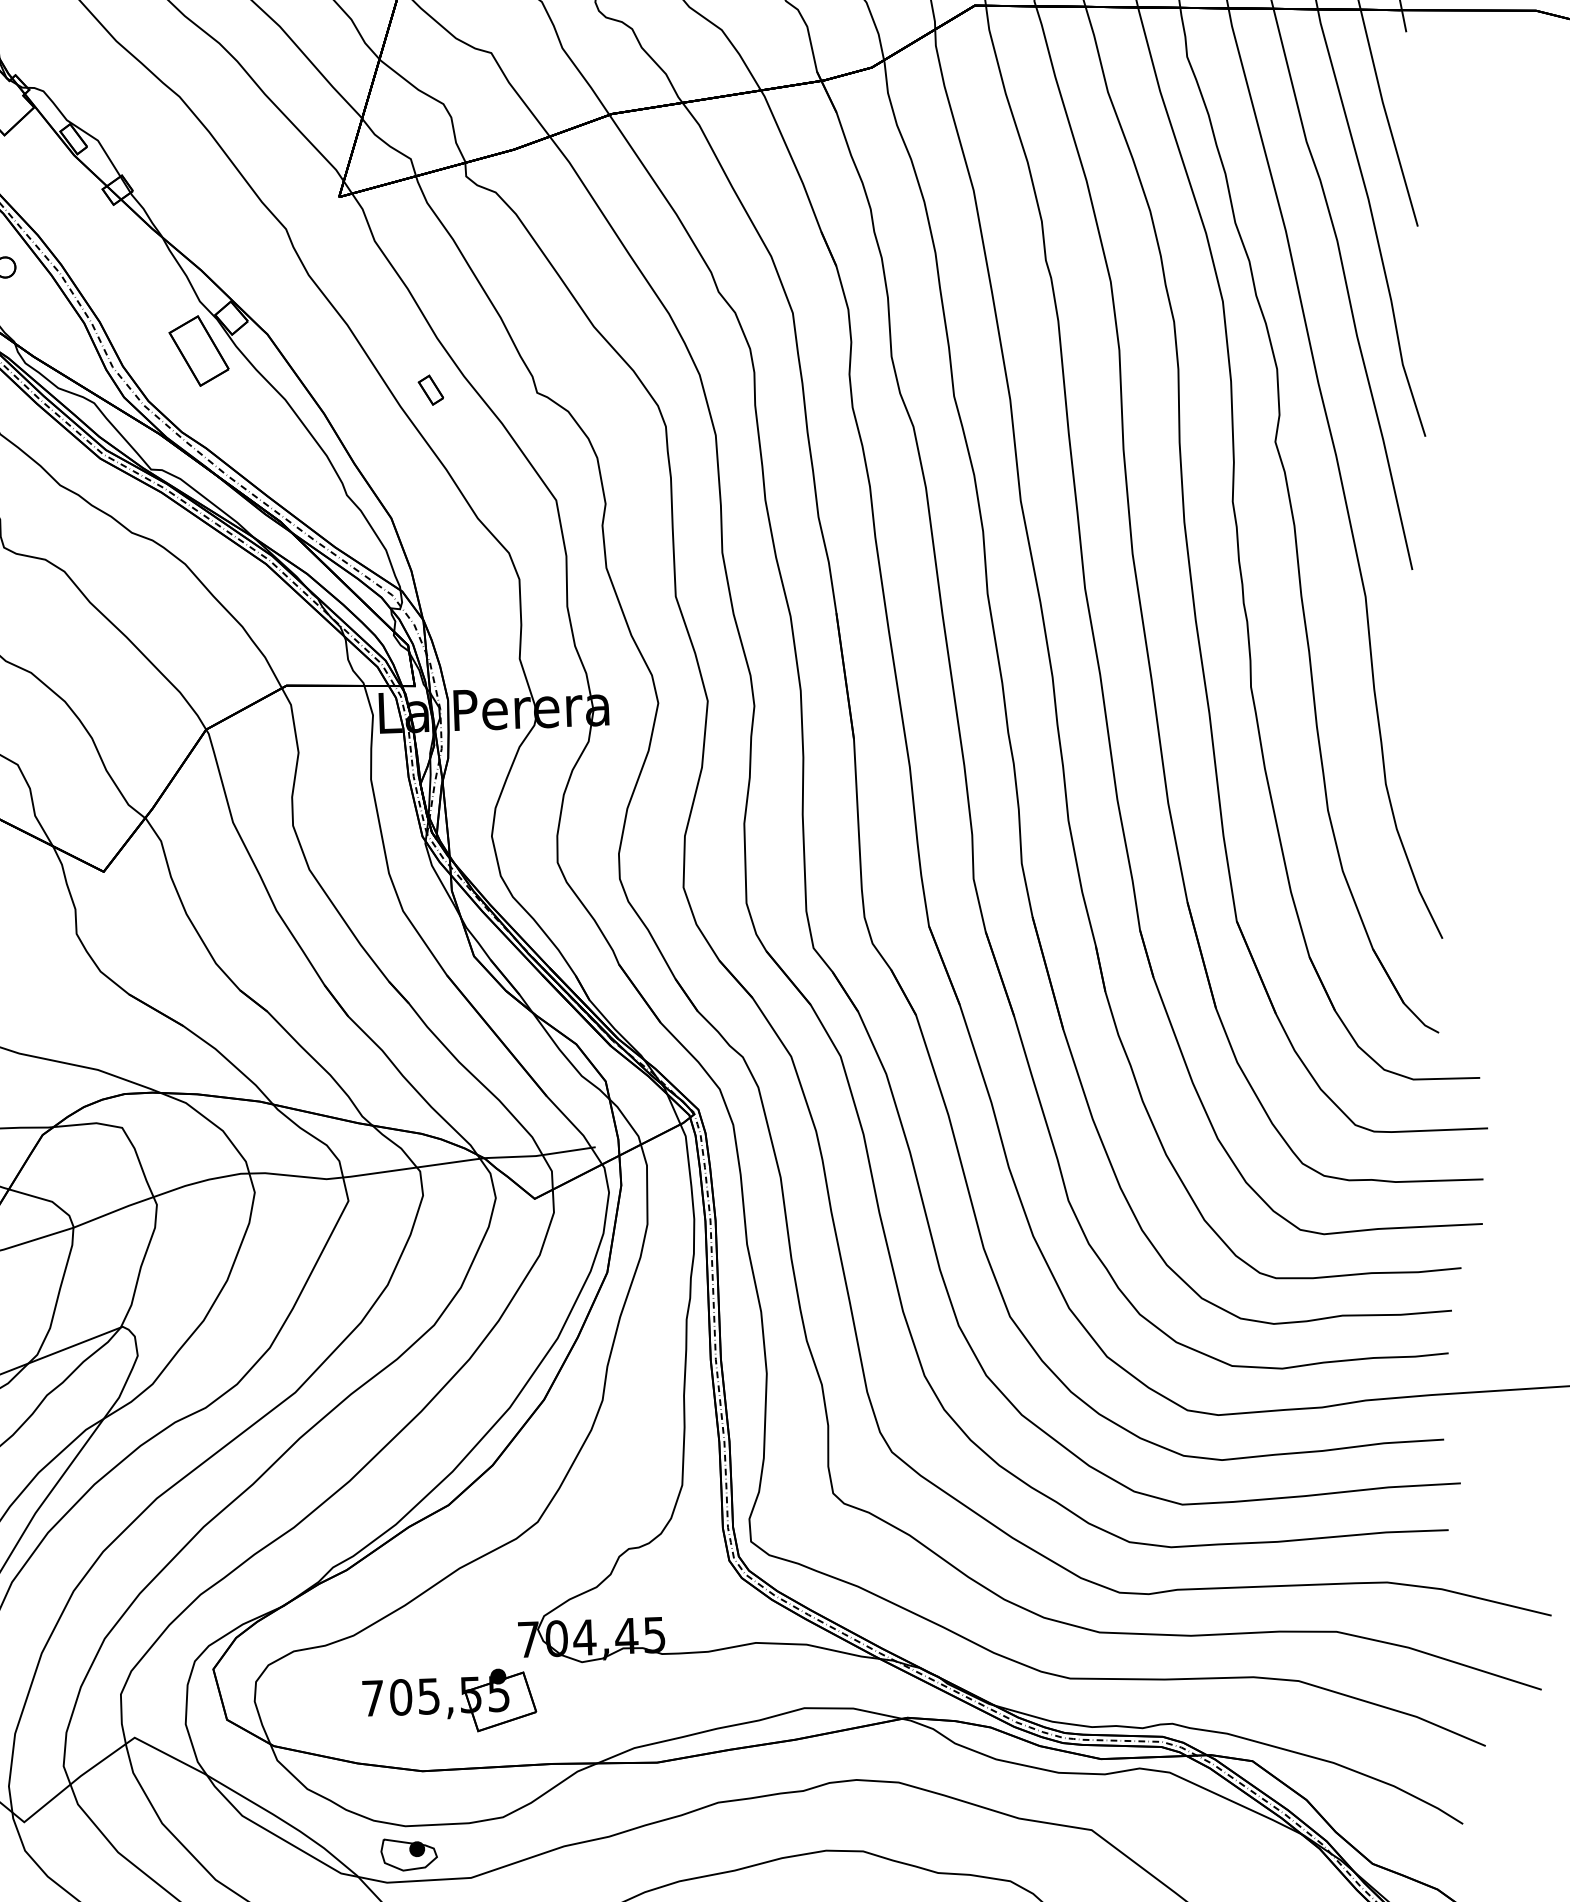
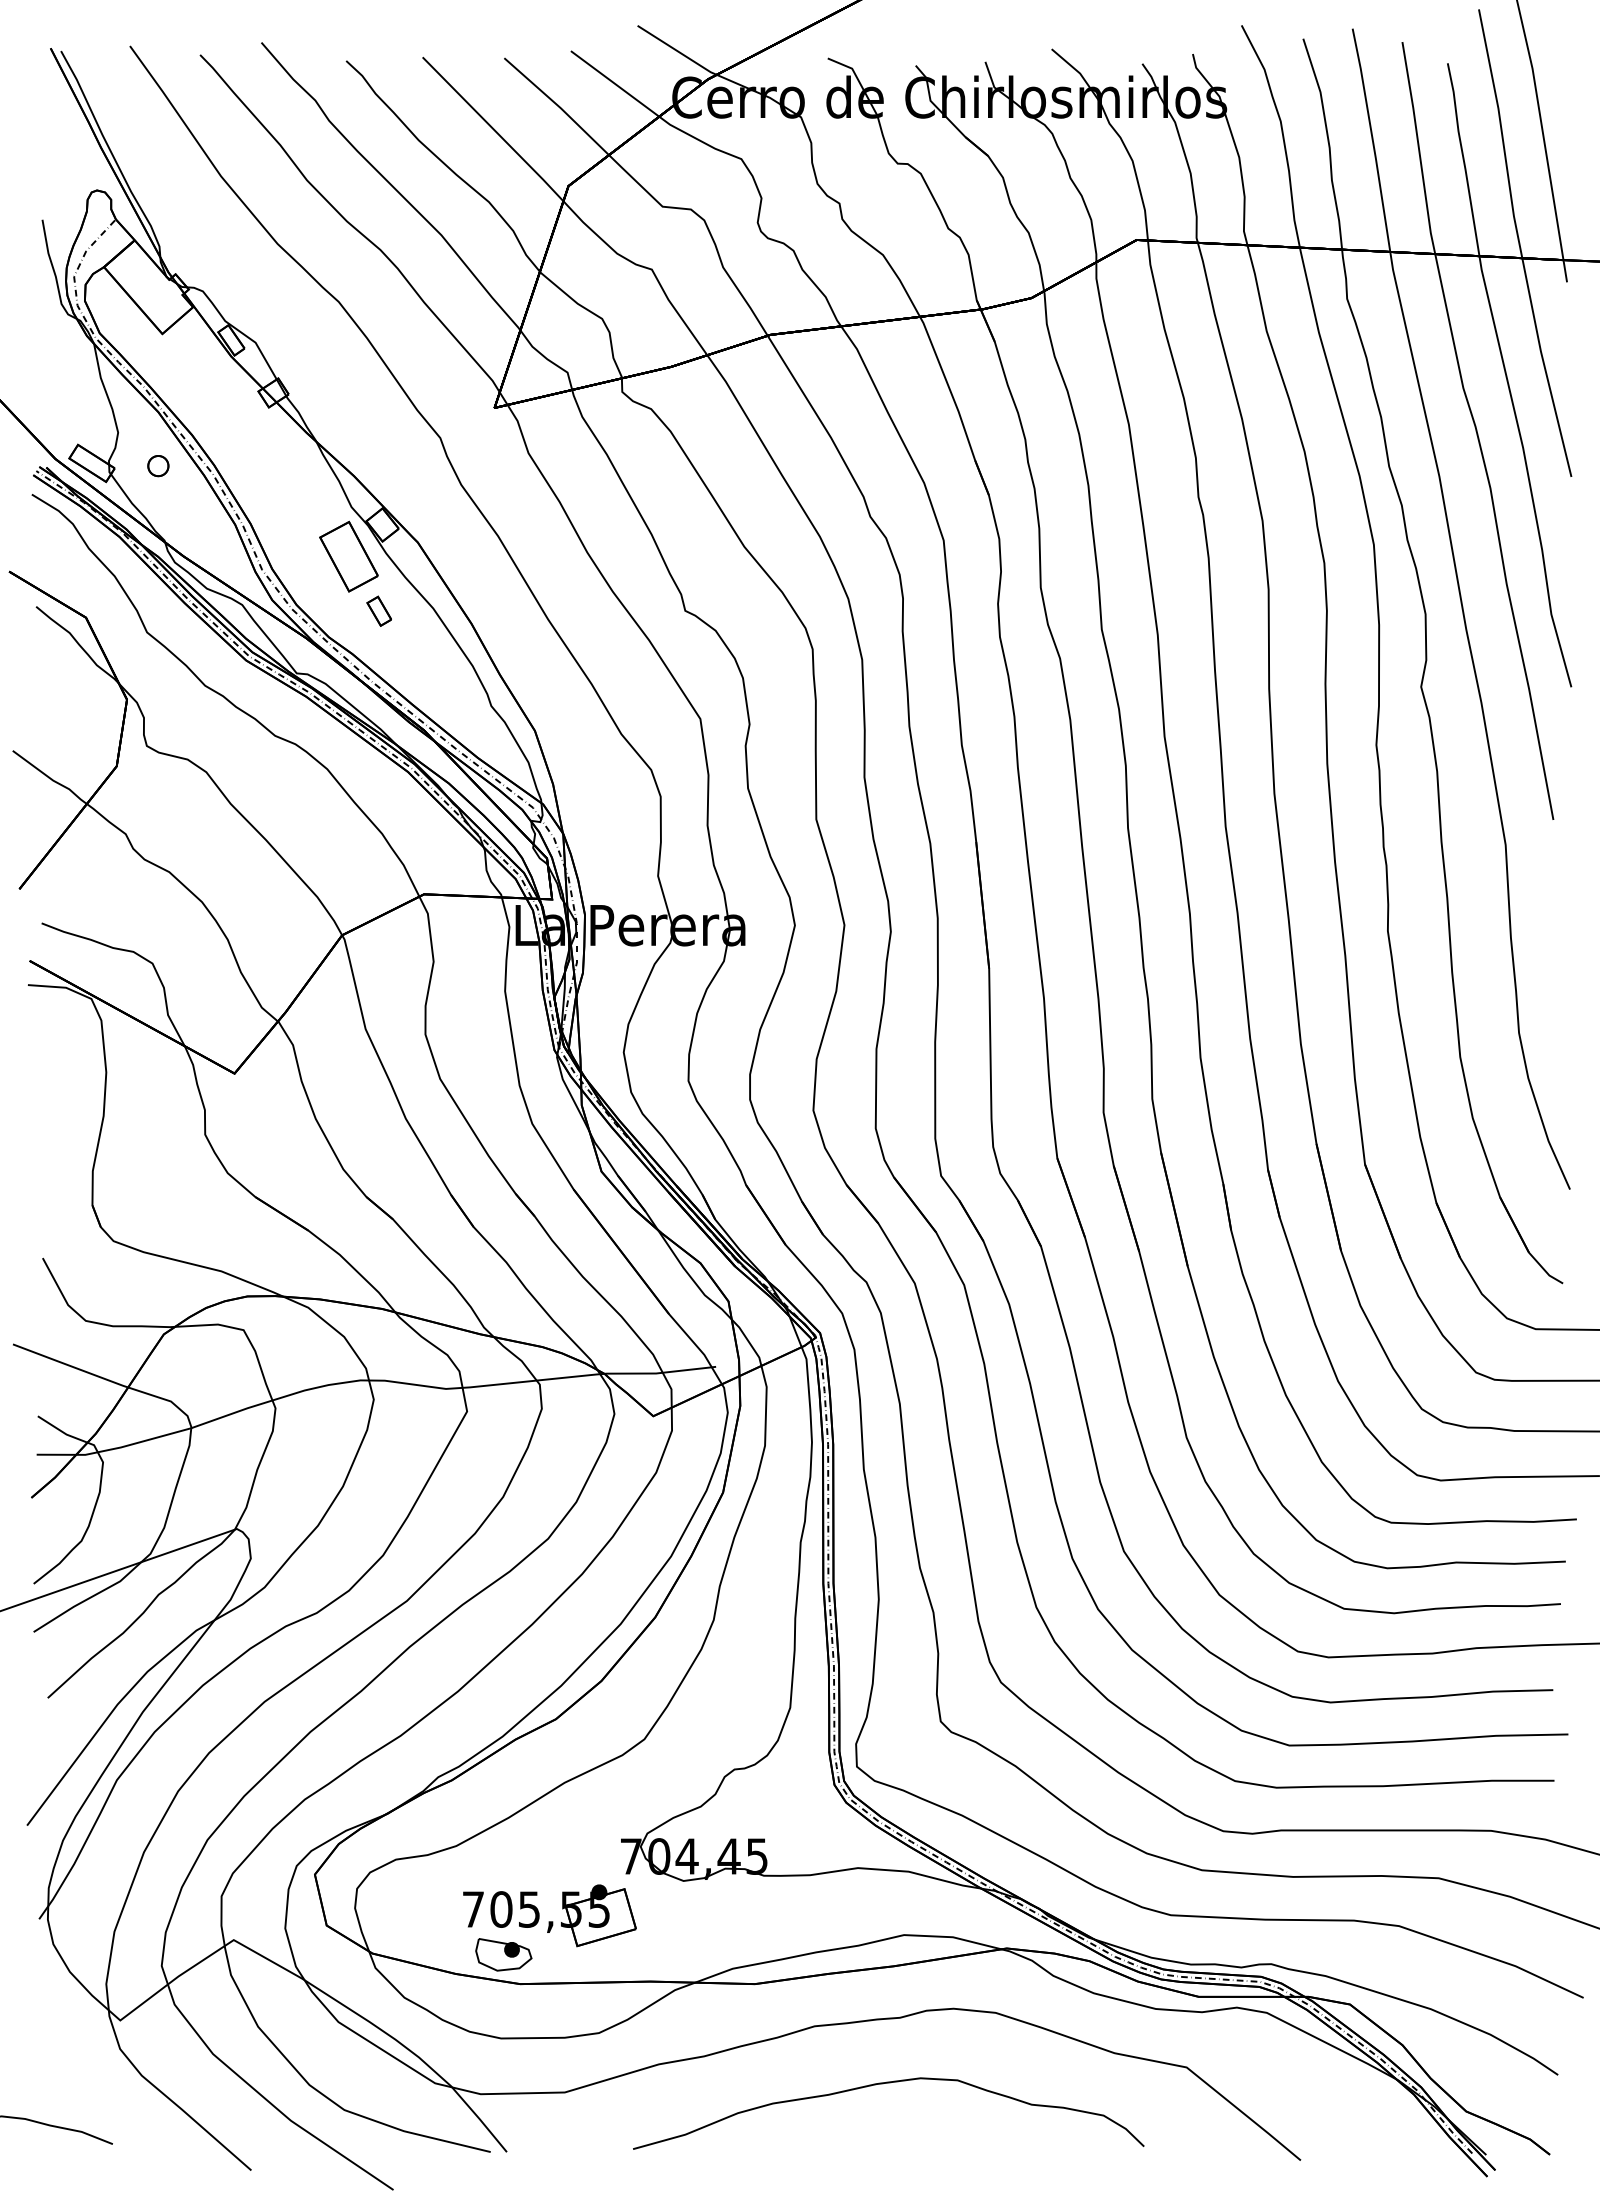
part: (430, 389) -> (378, 610), moved
part: (408, 1854) -> (503, 1954), moved

